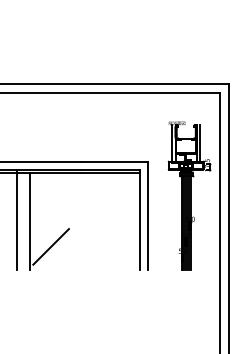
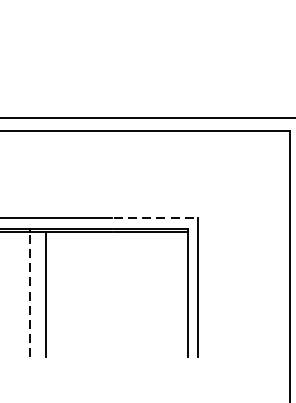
line: (115, 161) -> (156, 218), solid -> dashed
part: (189, 195) -> (251, 261), removed
line: (16, 221) -> (29, 295), solid -> dashed
line: (50, 246) -> (73, 327), removed

